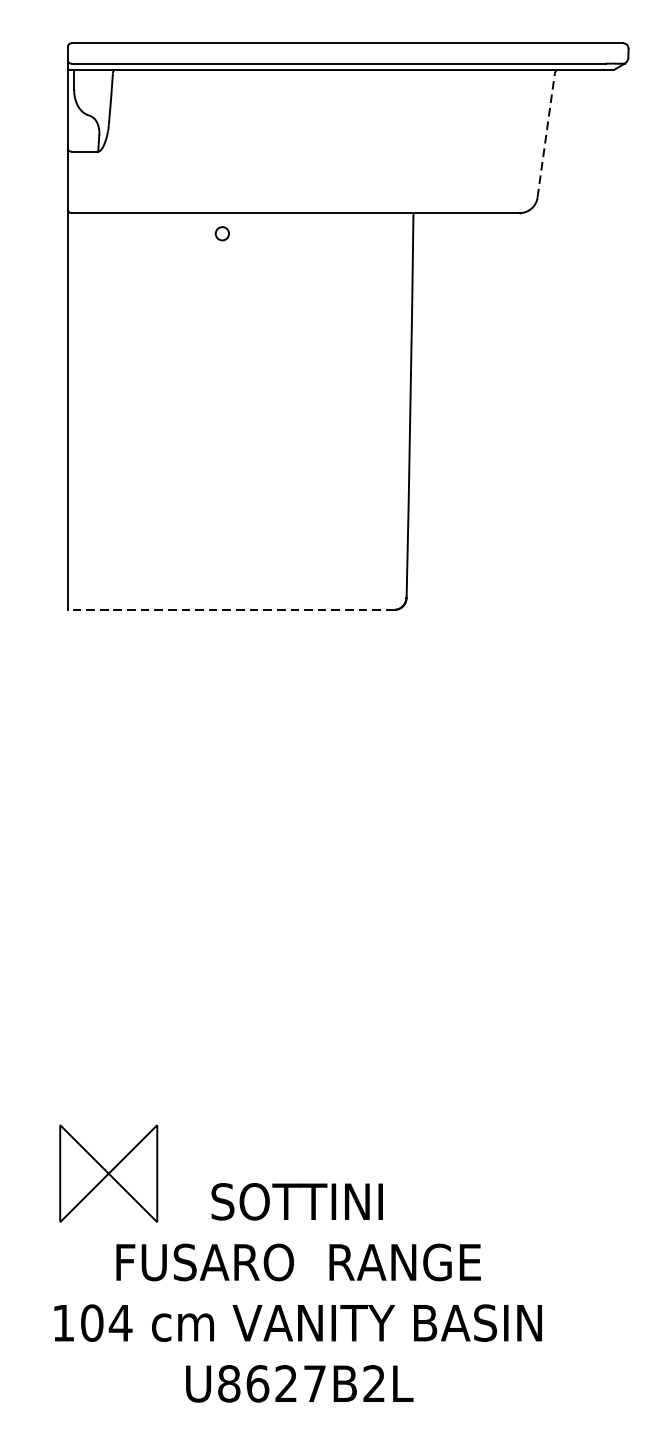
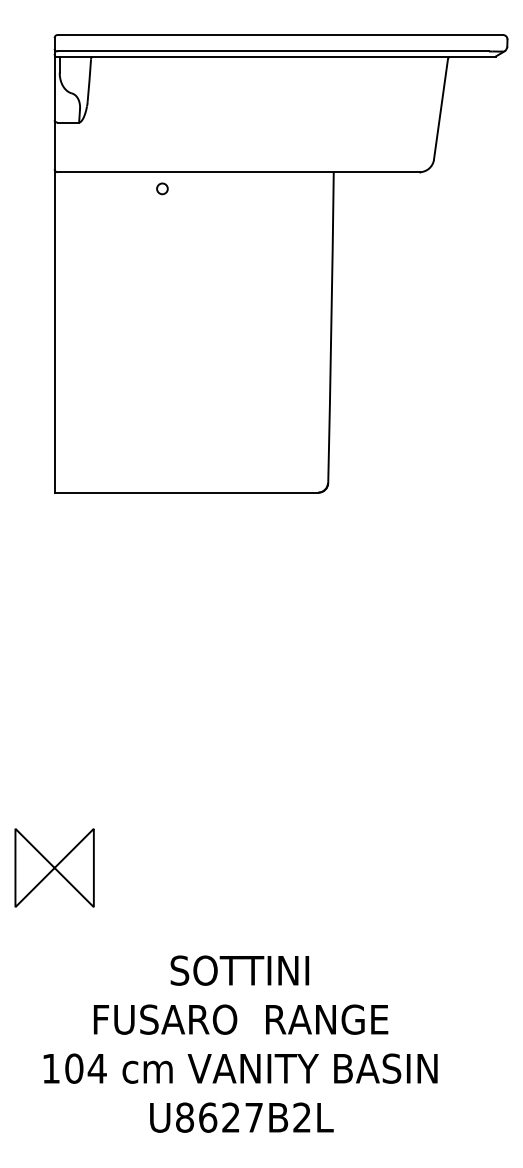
line: (546, 135) -> (441, 109), dashed -> solid
circle: (222, 233) -> (162, 188), moved
line: (231, 609) -> (186, 492), dashed -> solid
part: (108, 1173) -> (54, 867), moved

